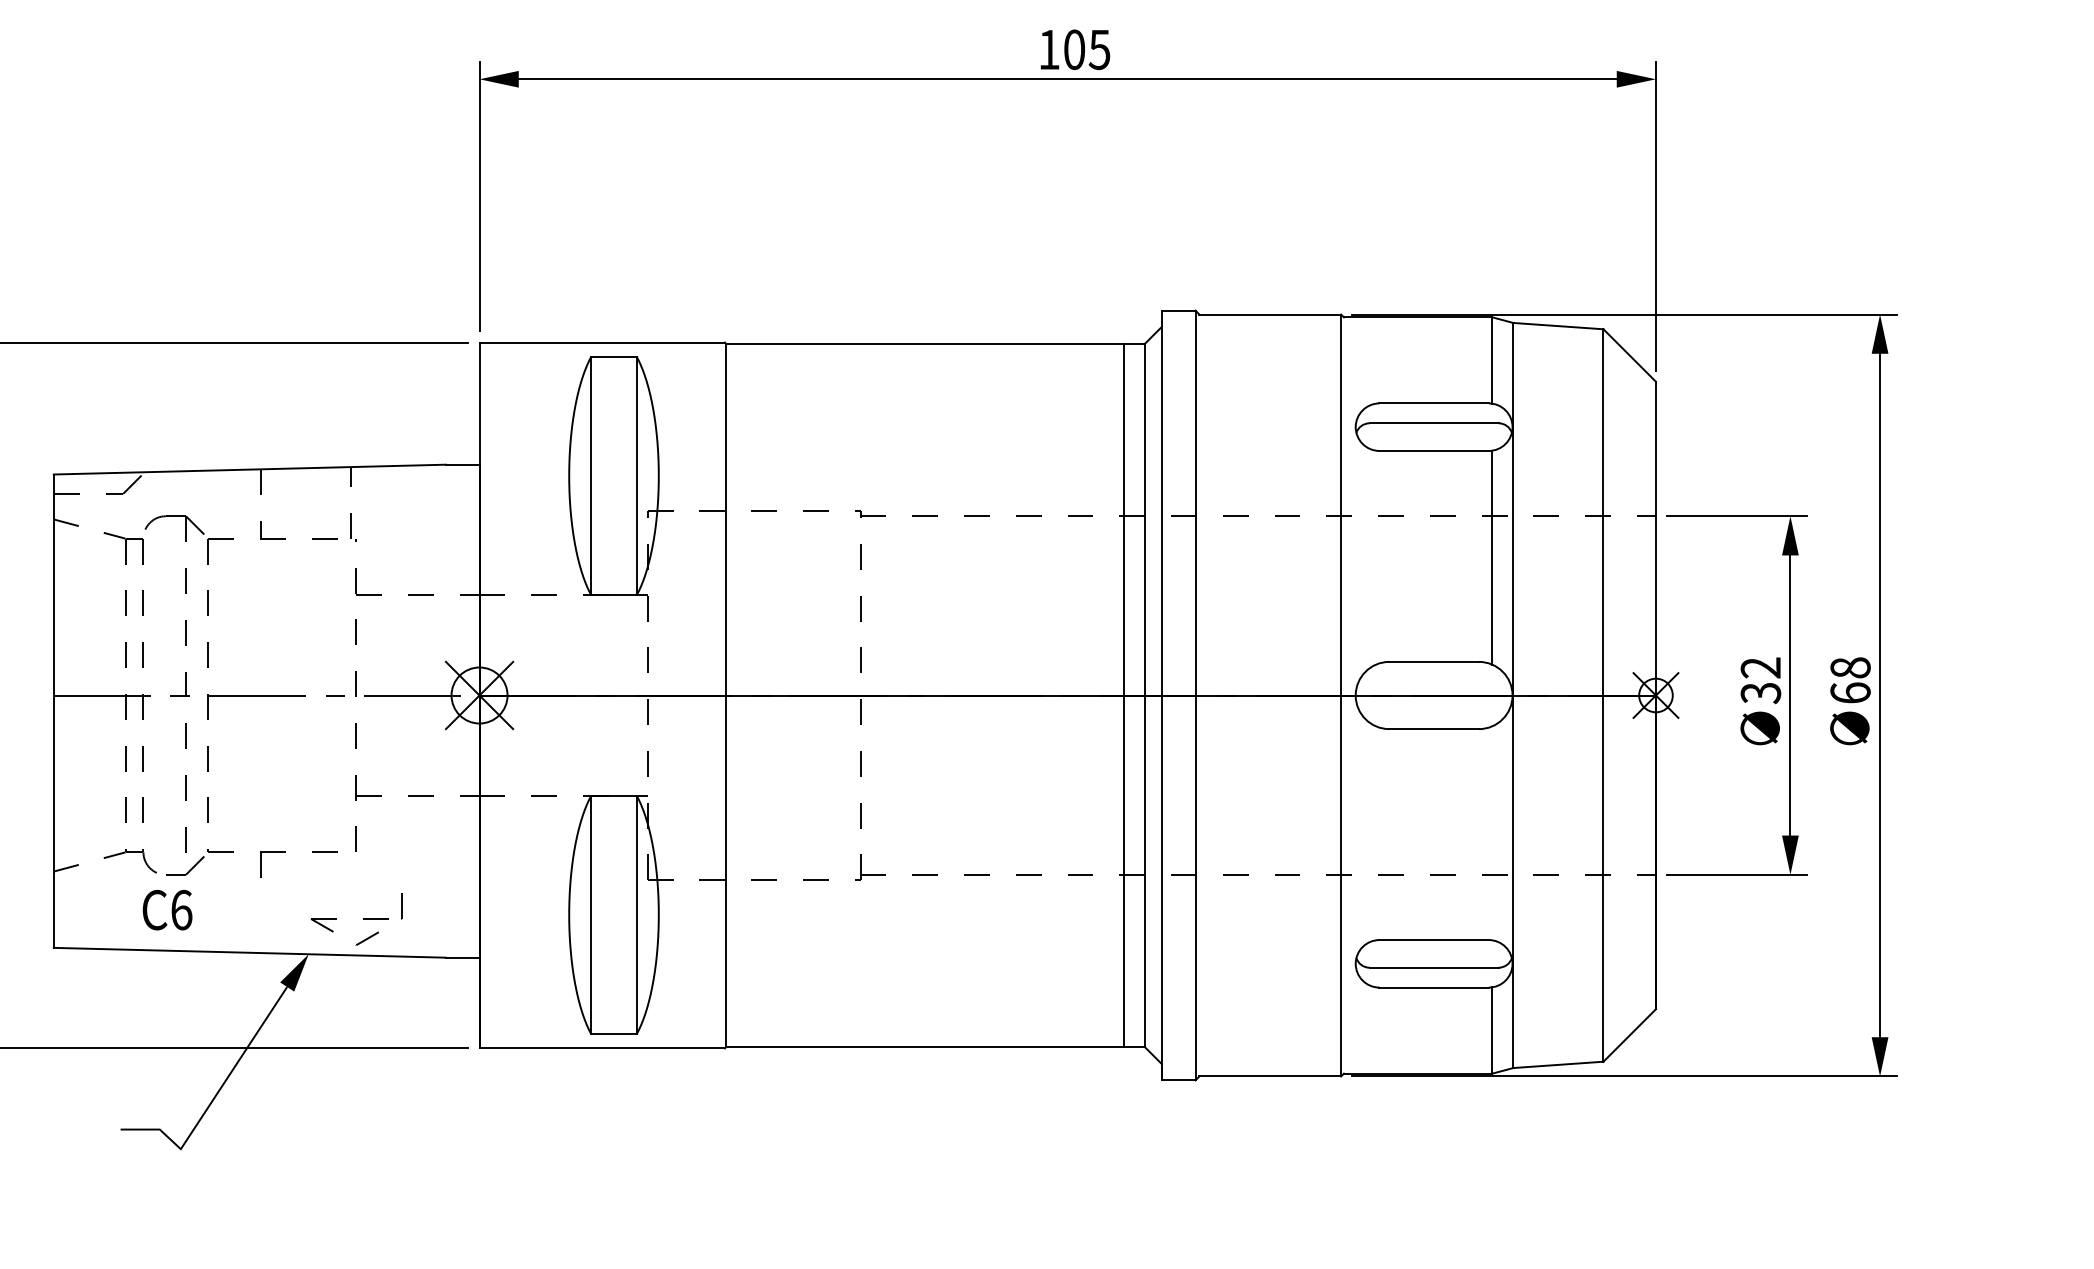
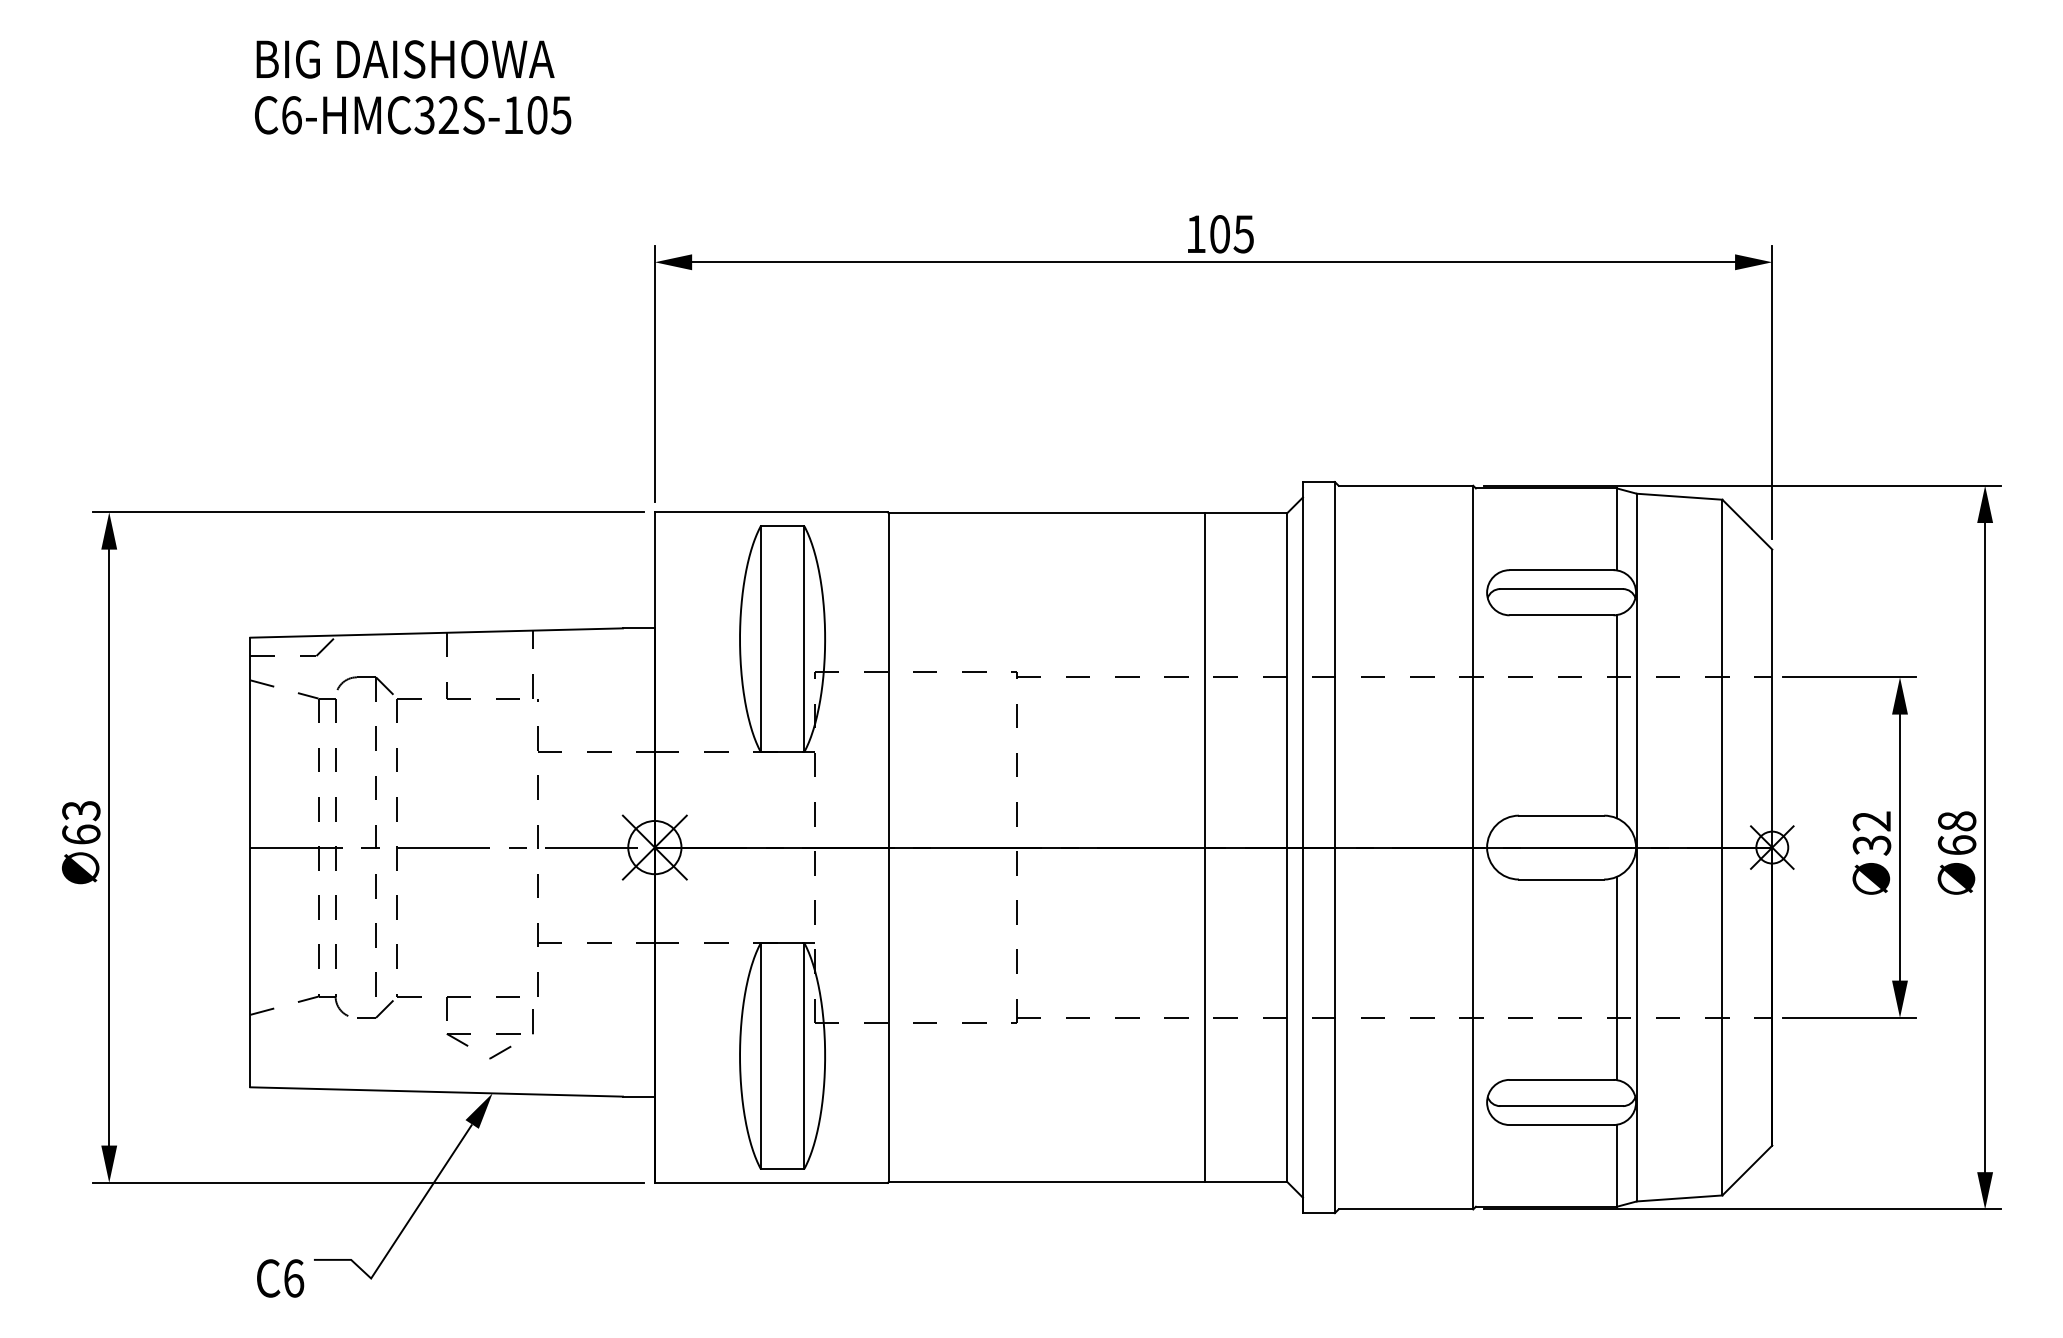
line: (1124, 695) -> (1205, 847), moved
line: (1491, 833) -> (1616, 978), added
text: (167, 910) -> (280, 1278), moved
part: (363, 919) -> (496, 1034), moved

